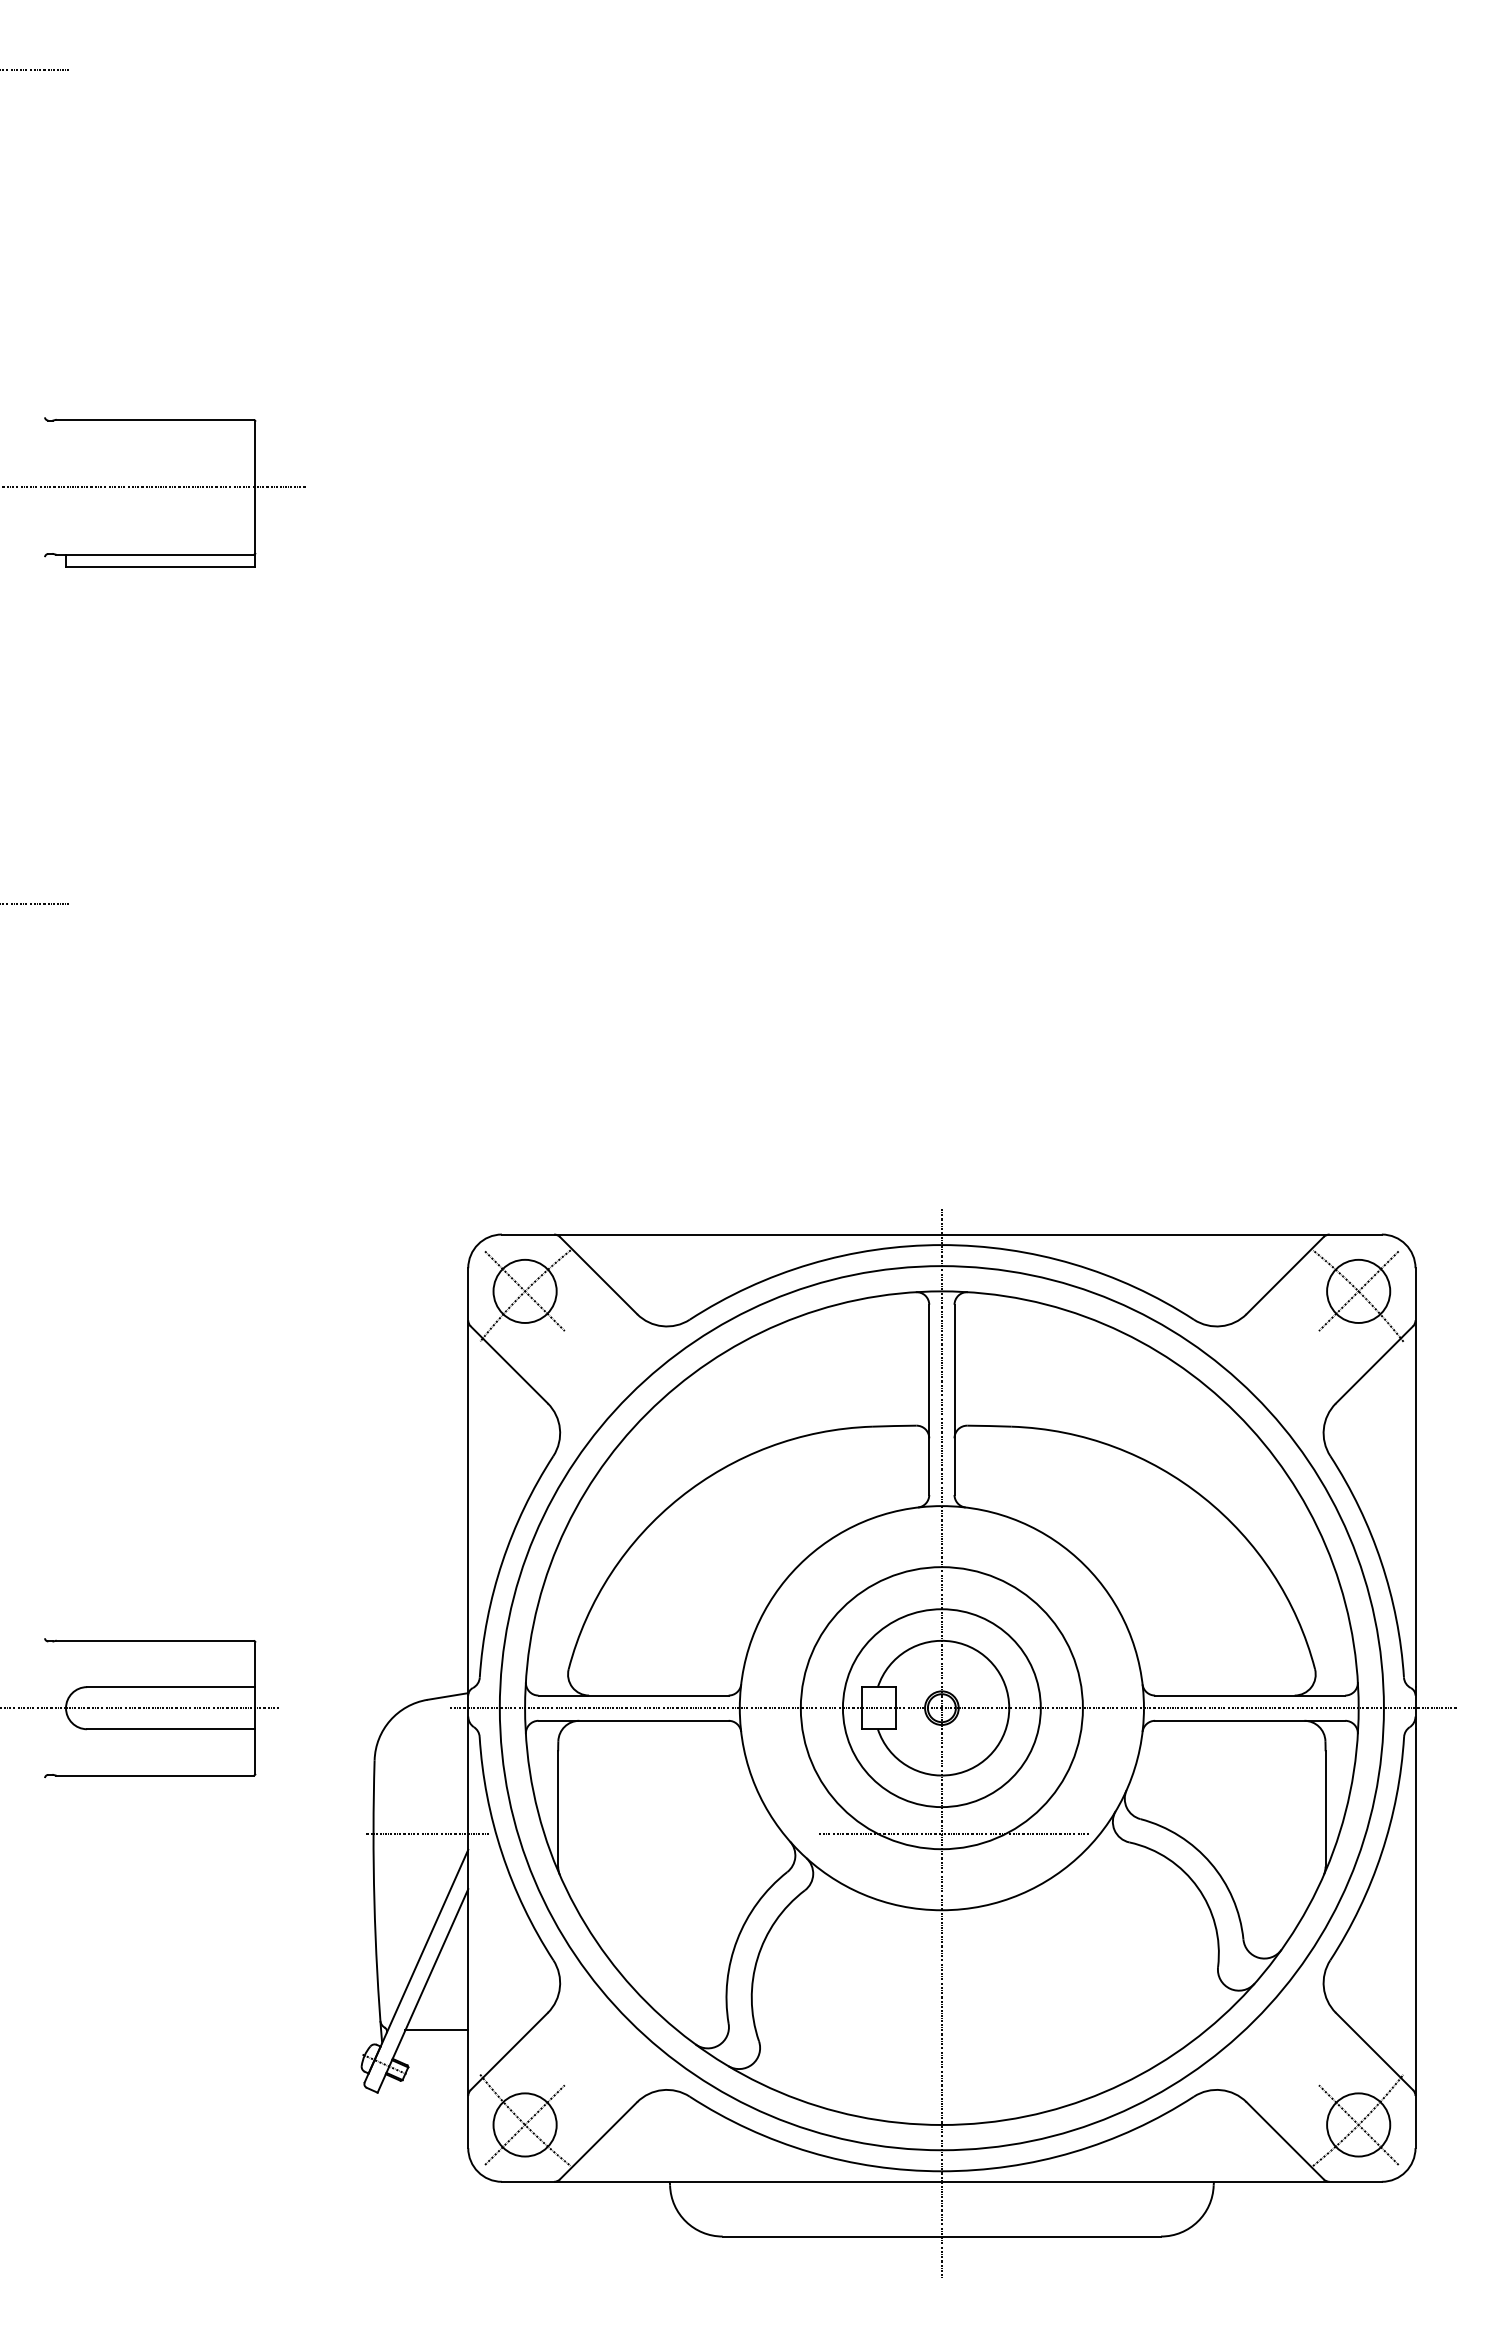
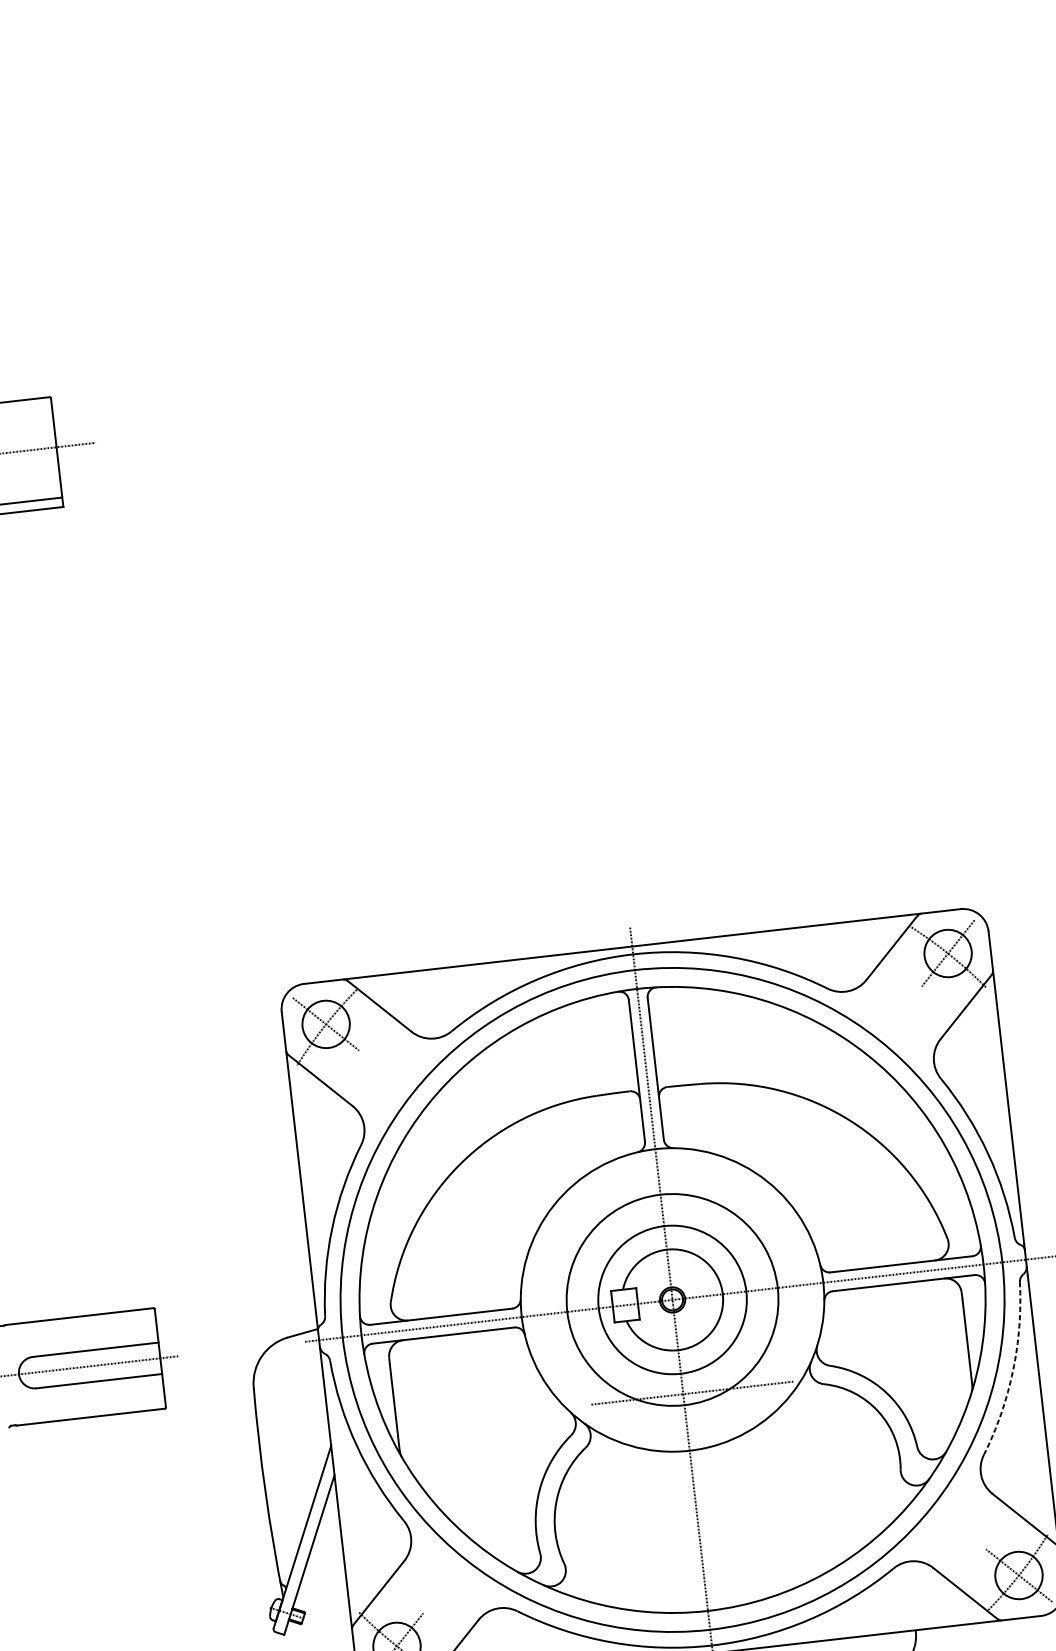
line: (428, 1834) -> (300, 1437), removed
arc: (1381, 1853) -> (1012, 1371), solid -> dashed
line: (436, 2030) -> (322, 1583), removed

